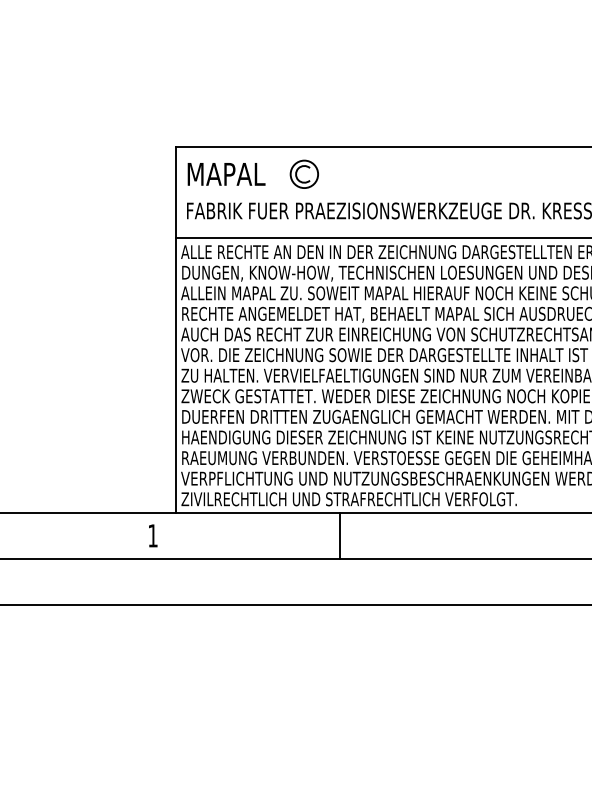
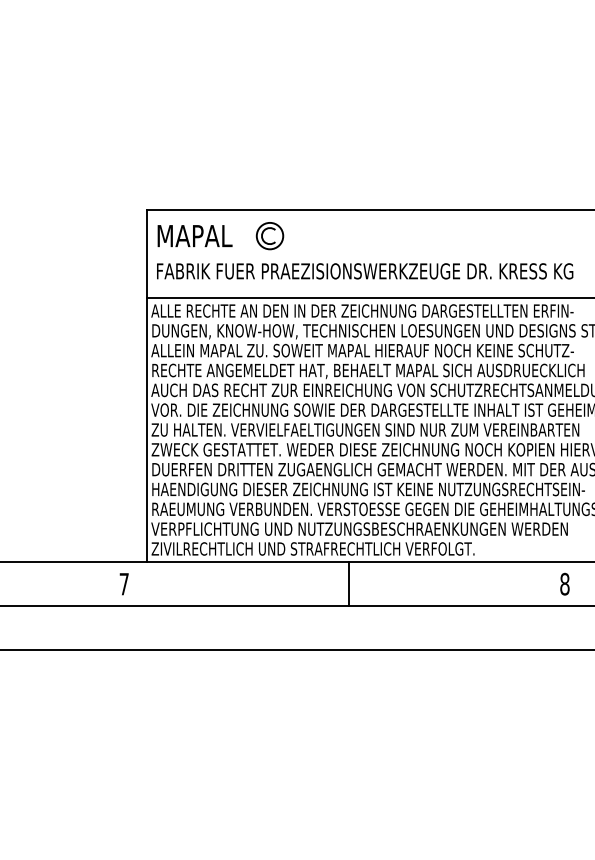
text: (152, 536) -> (123, 584), 1 -> 7
line: (340, 536) -> (349, 584), moved

